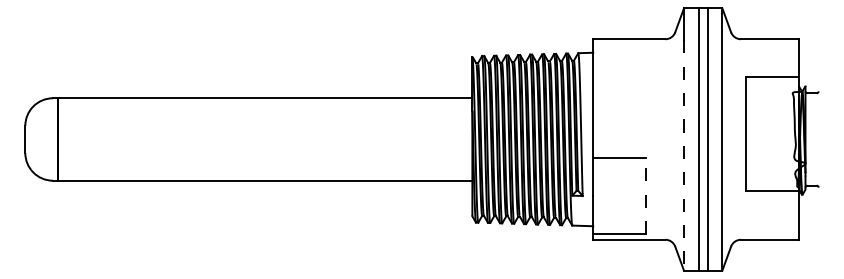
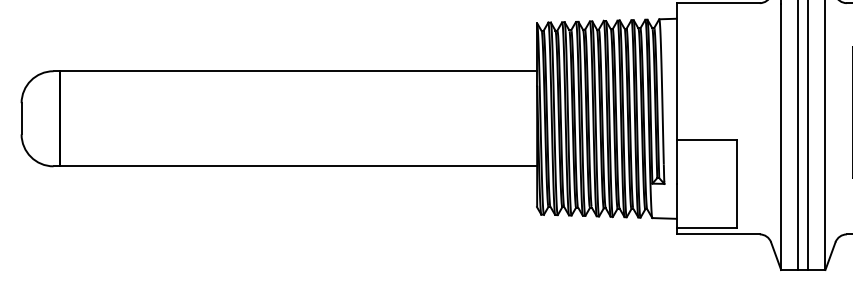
line: (683, 155) -> (780, 137), dashed -> solid
line: (645, 195) -> (736, 183), dashed -> solid

